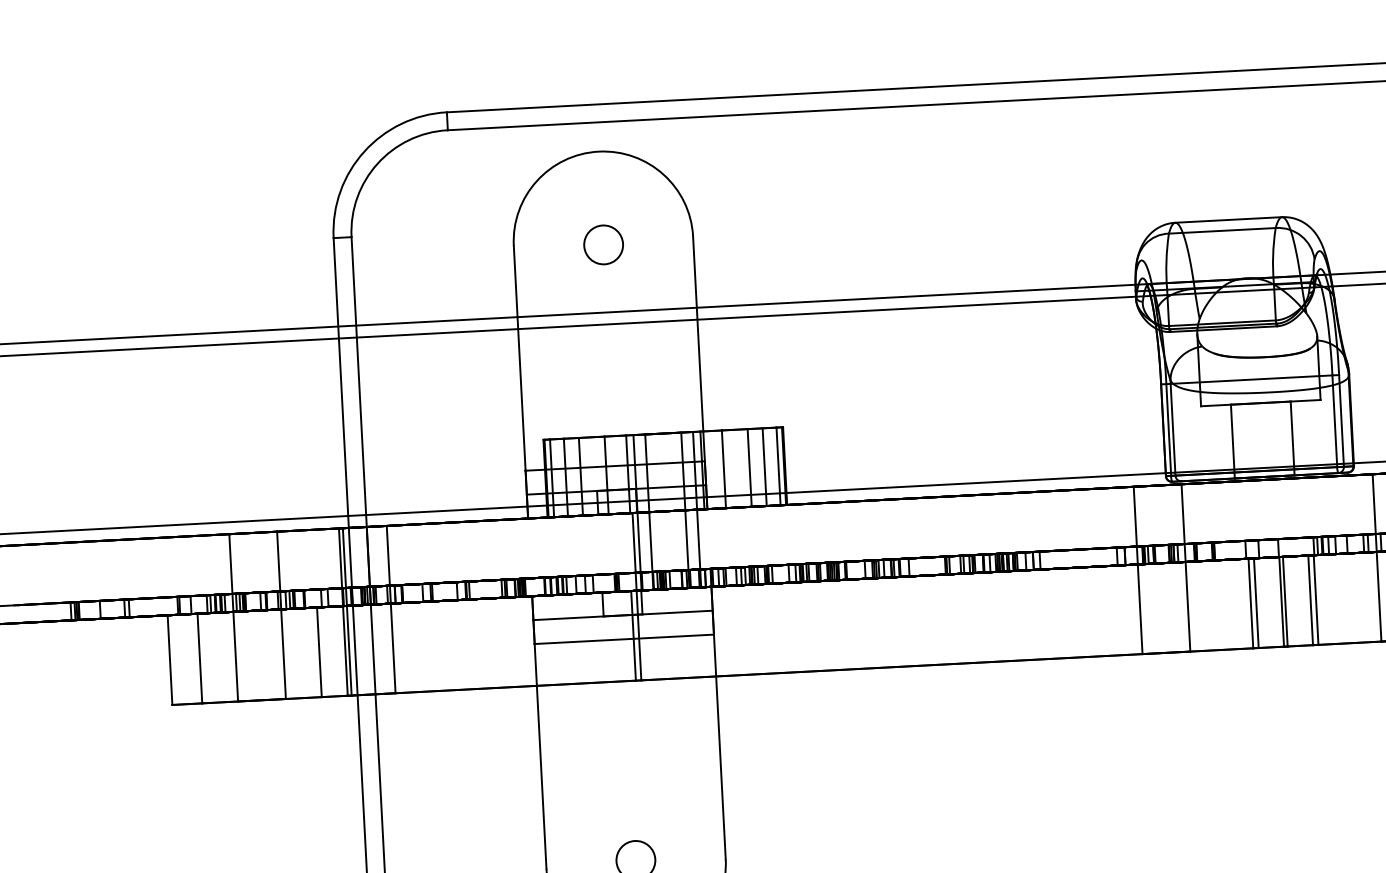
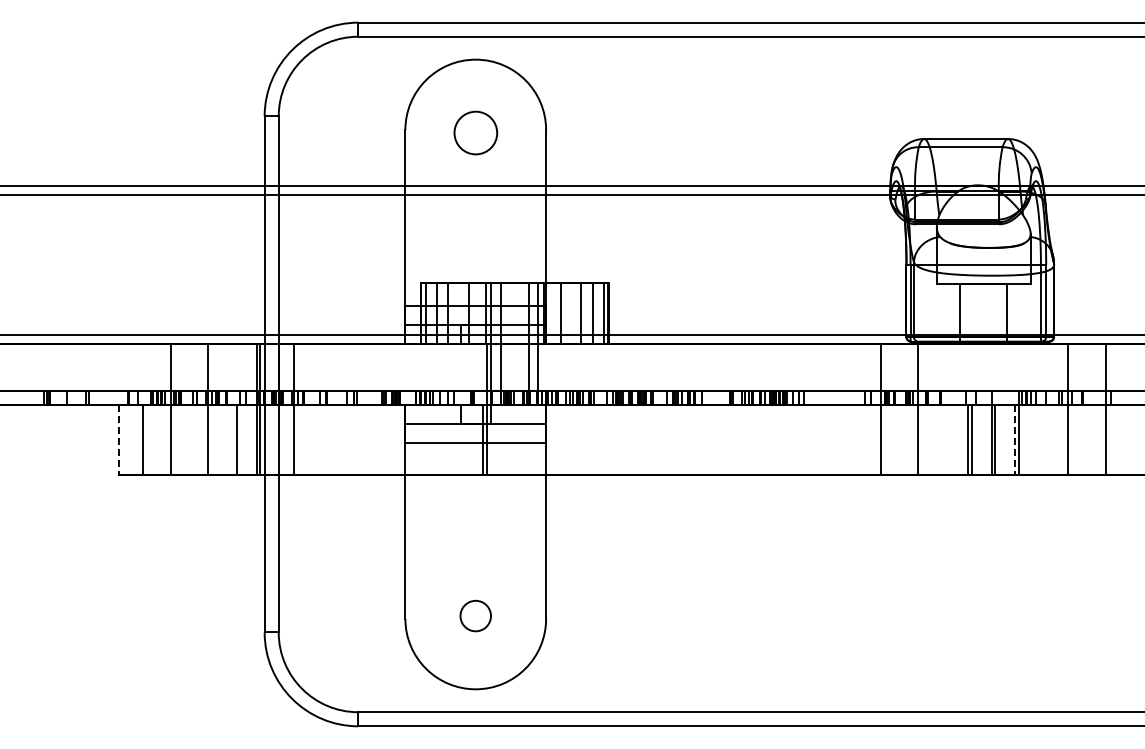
circle: (603, 244) -> (475, 132), size x1.4
line: (1310, 600) -> (1014, 440), solid -> dashed
line: (170, 660) -> (119, 440), solid -> dashed

